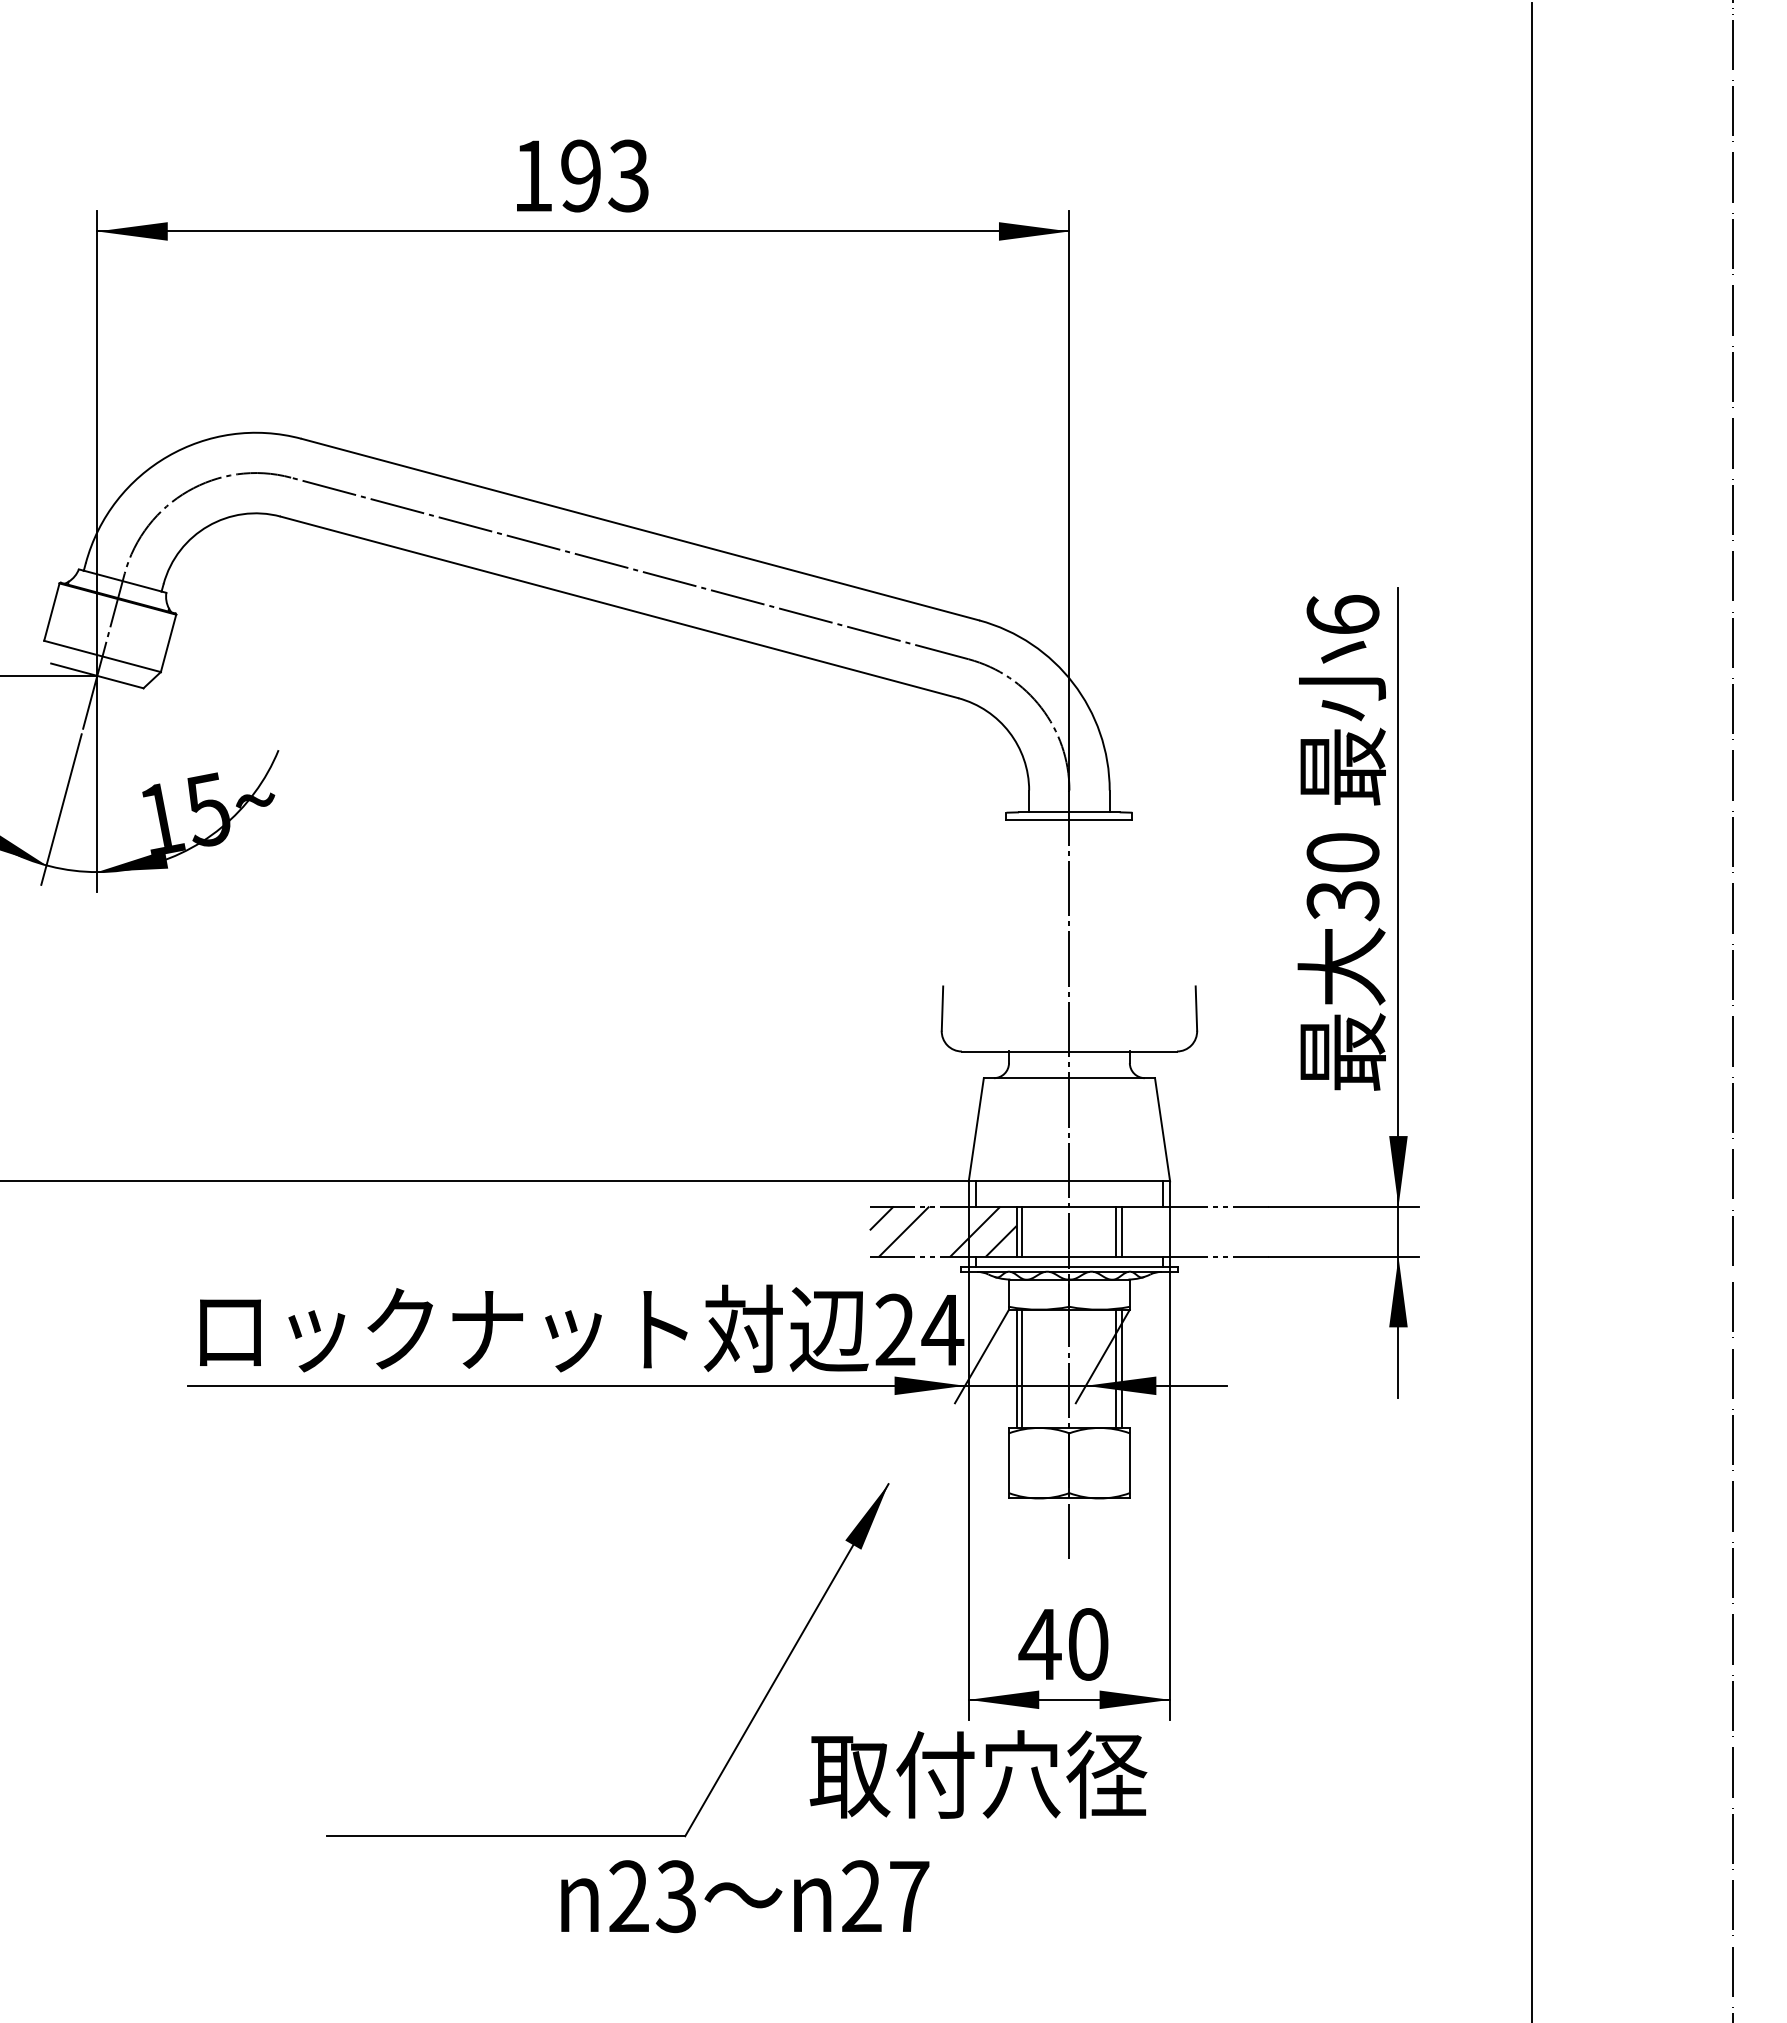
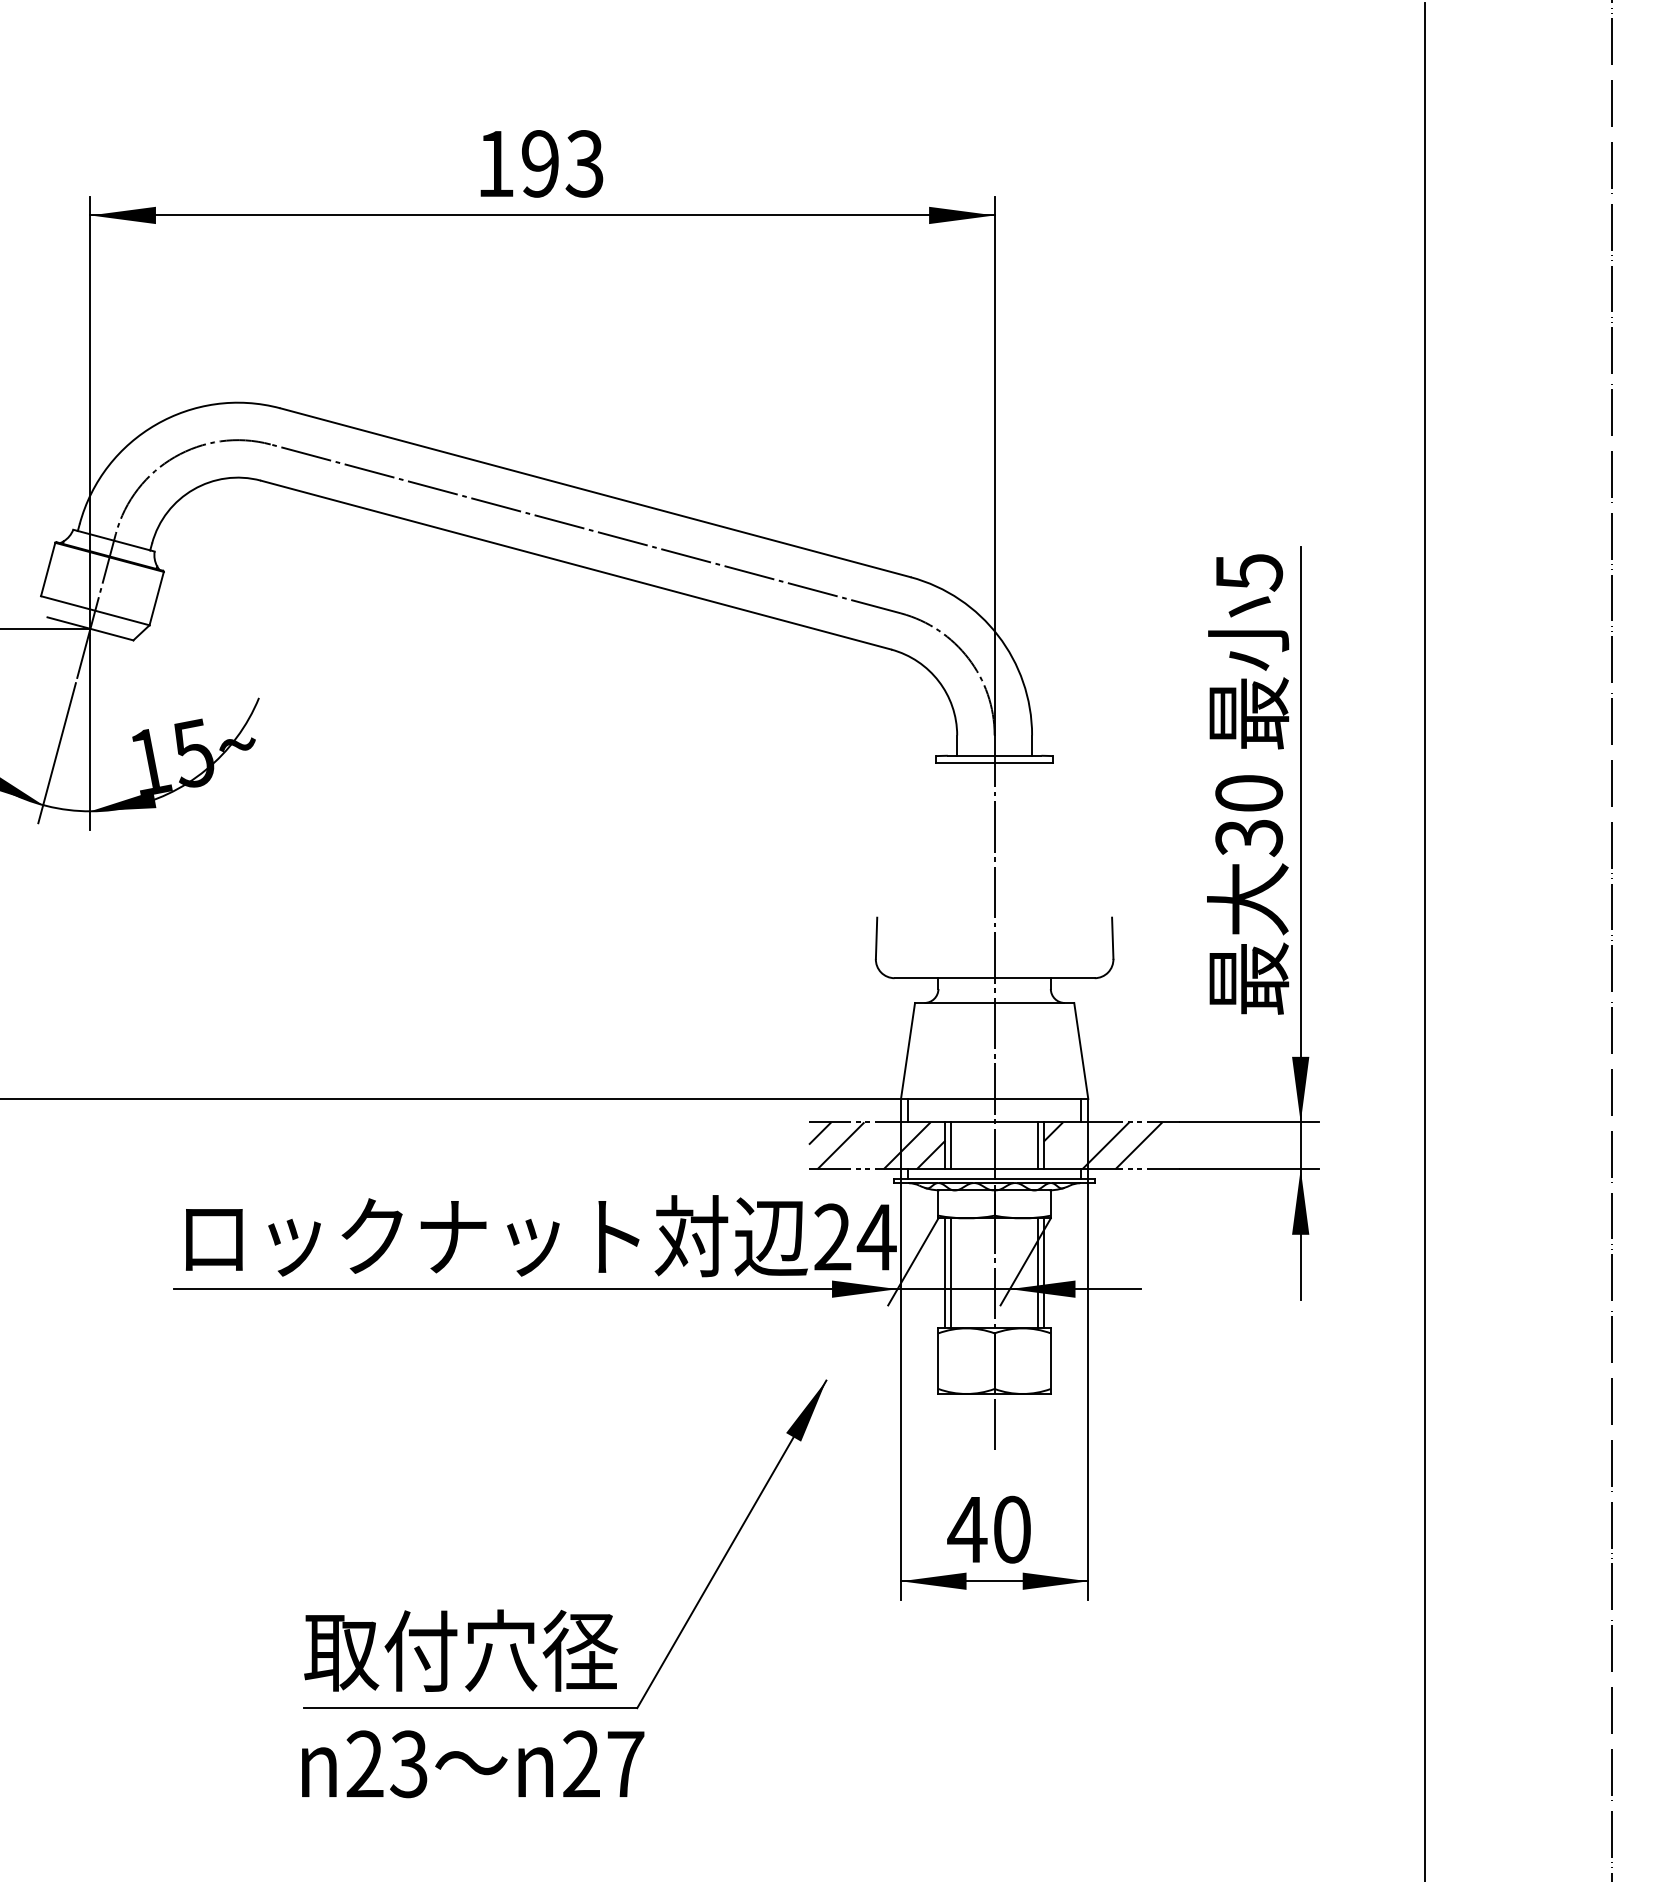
text: (1343, 615) -> (1249, 572), 6 -> 5
hatch: (1185, 1231) -> (1102, 1145), added
text: (978, 1774) -> (461, 1650), moved
text: (745, 1896) -> (473, 1764), moved

